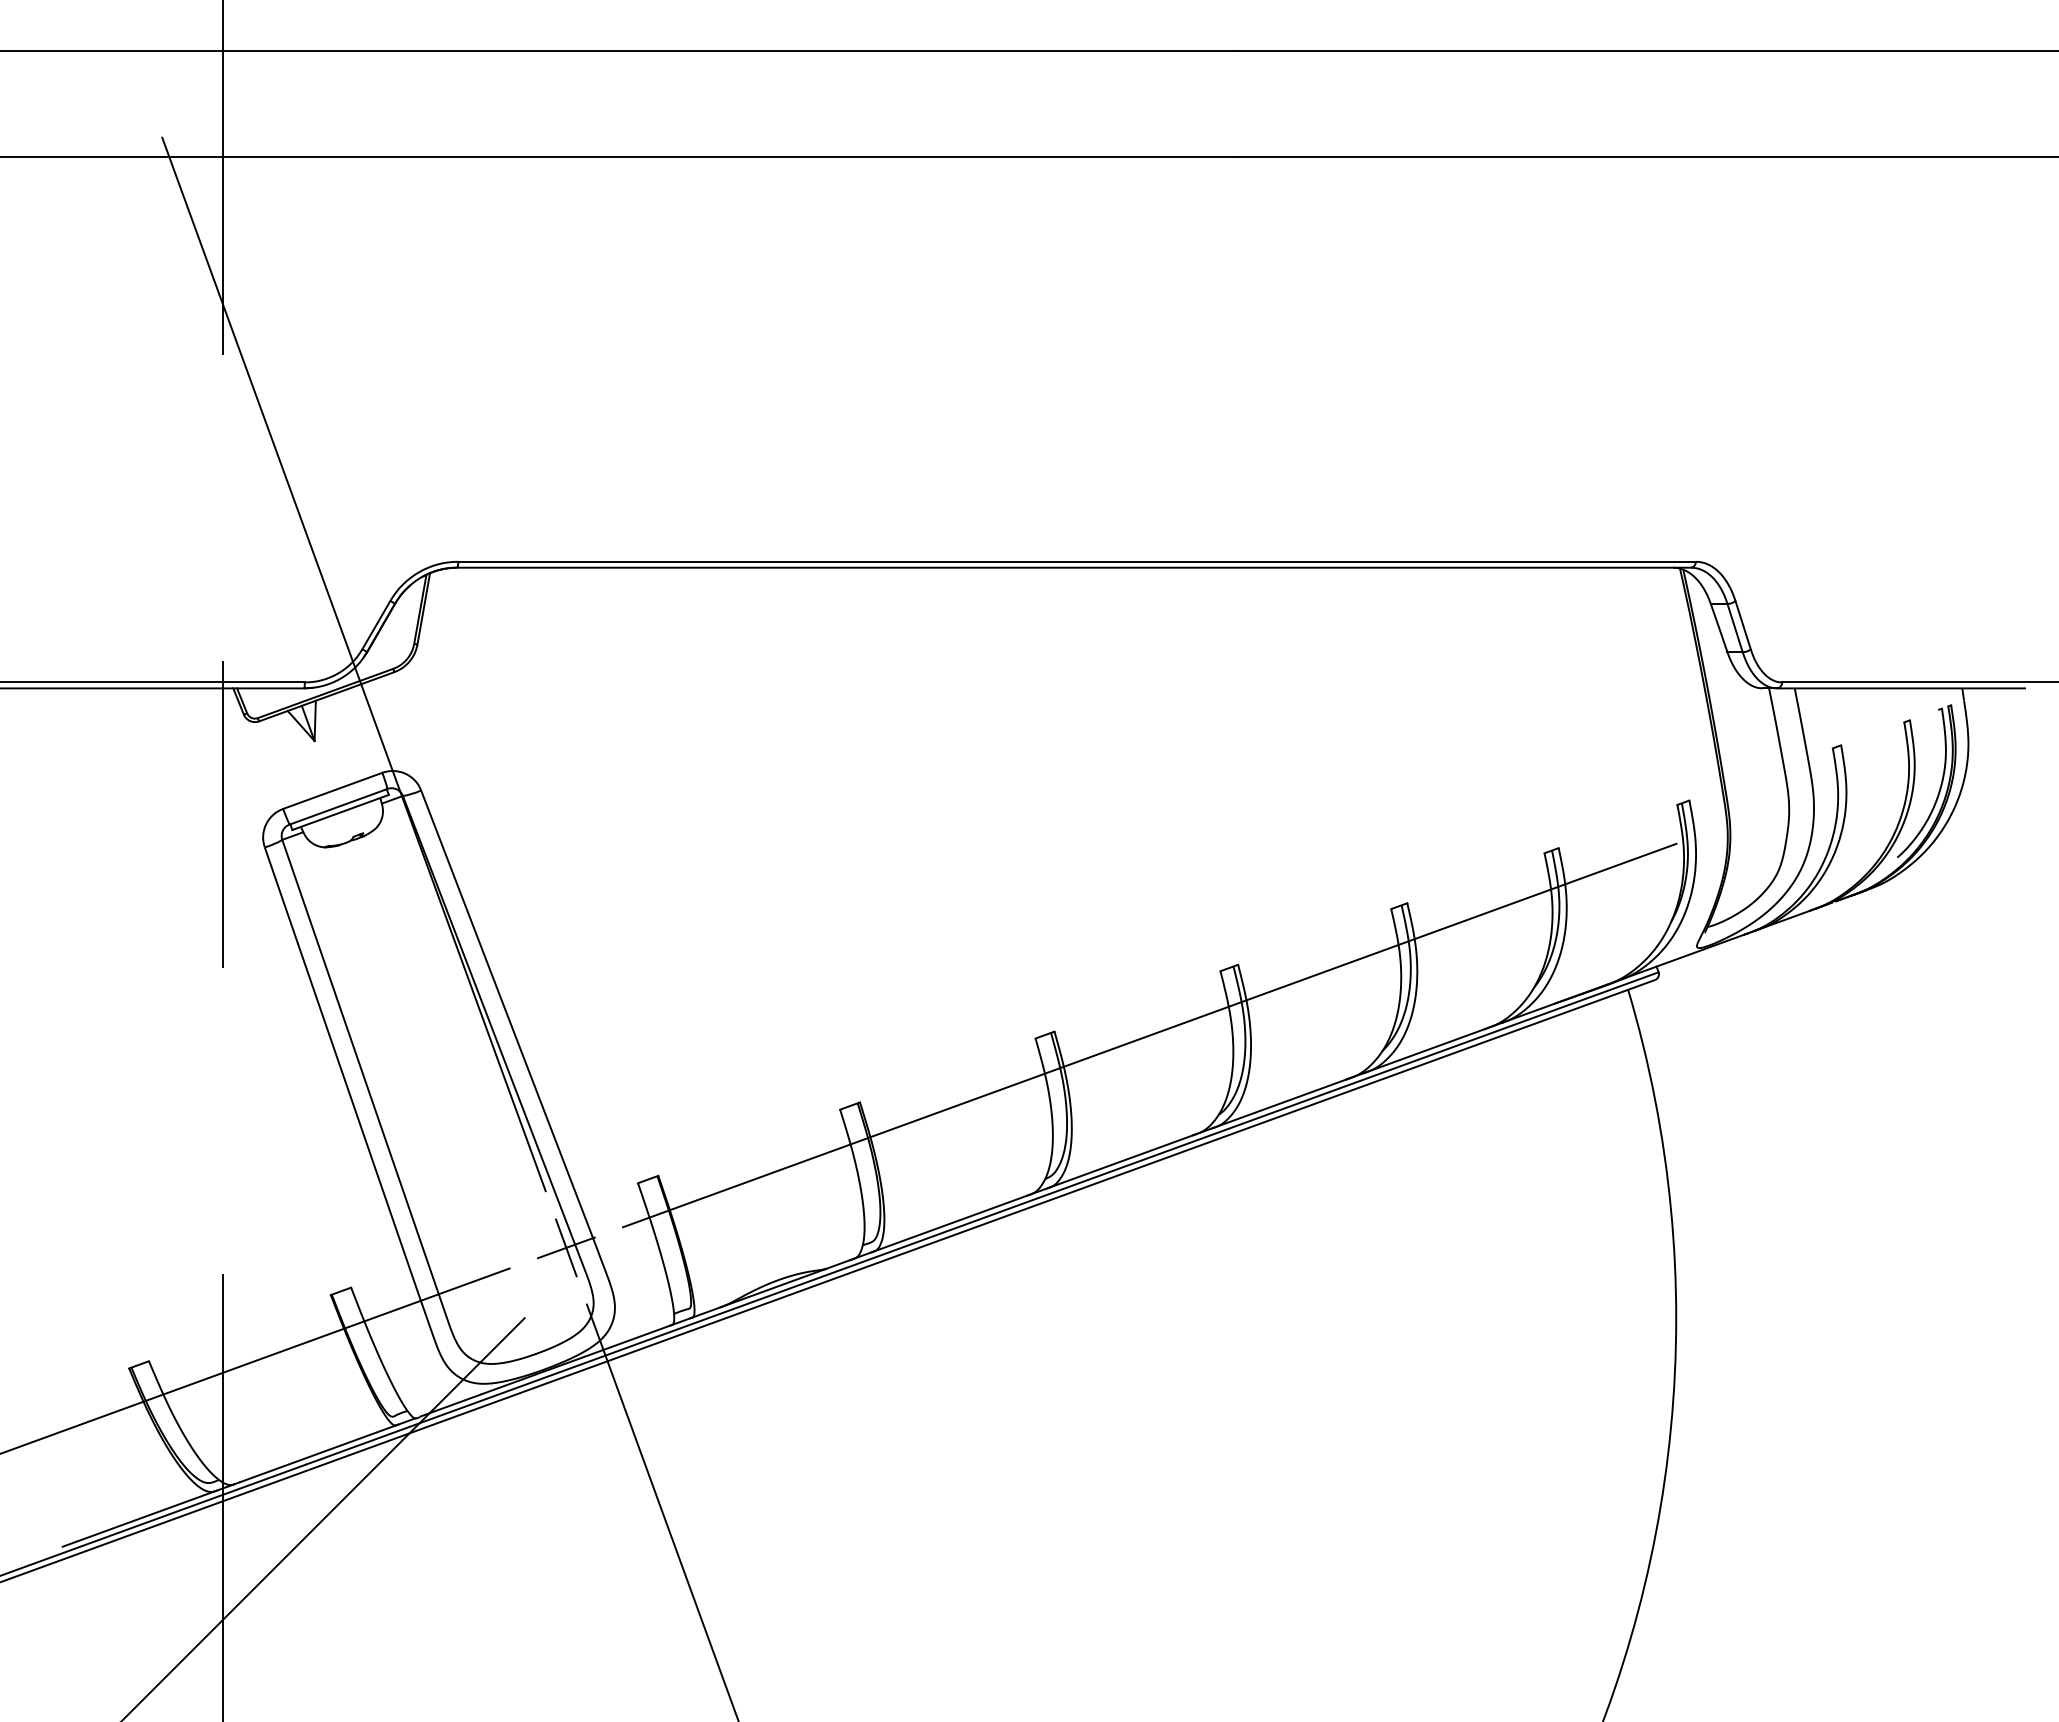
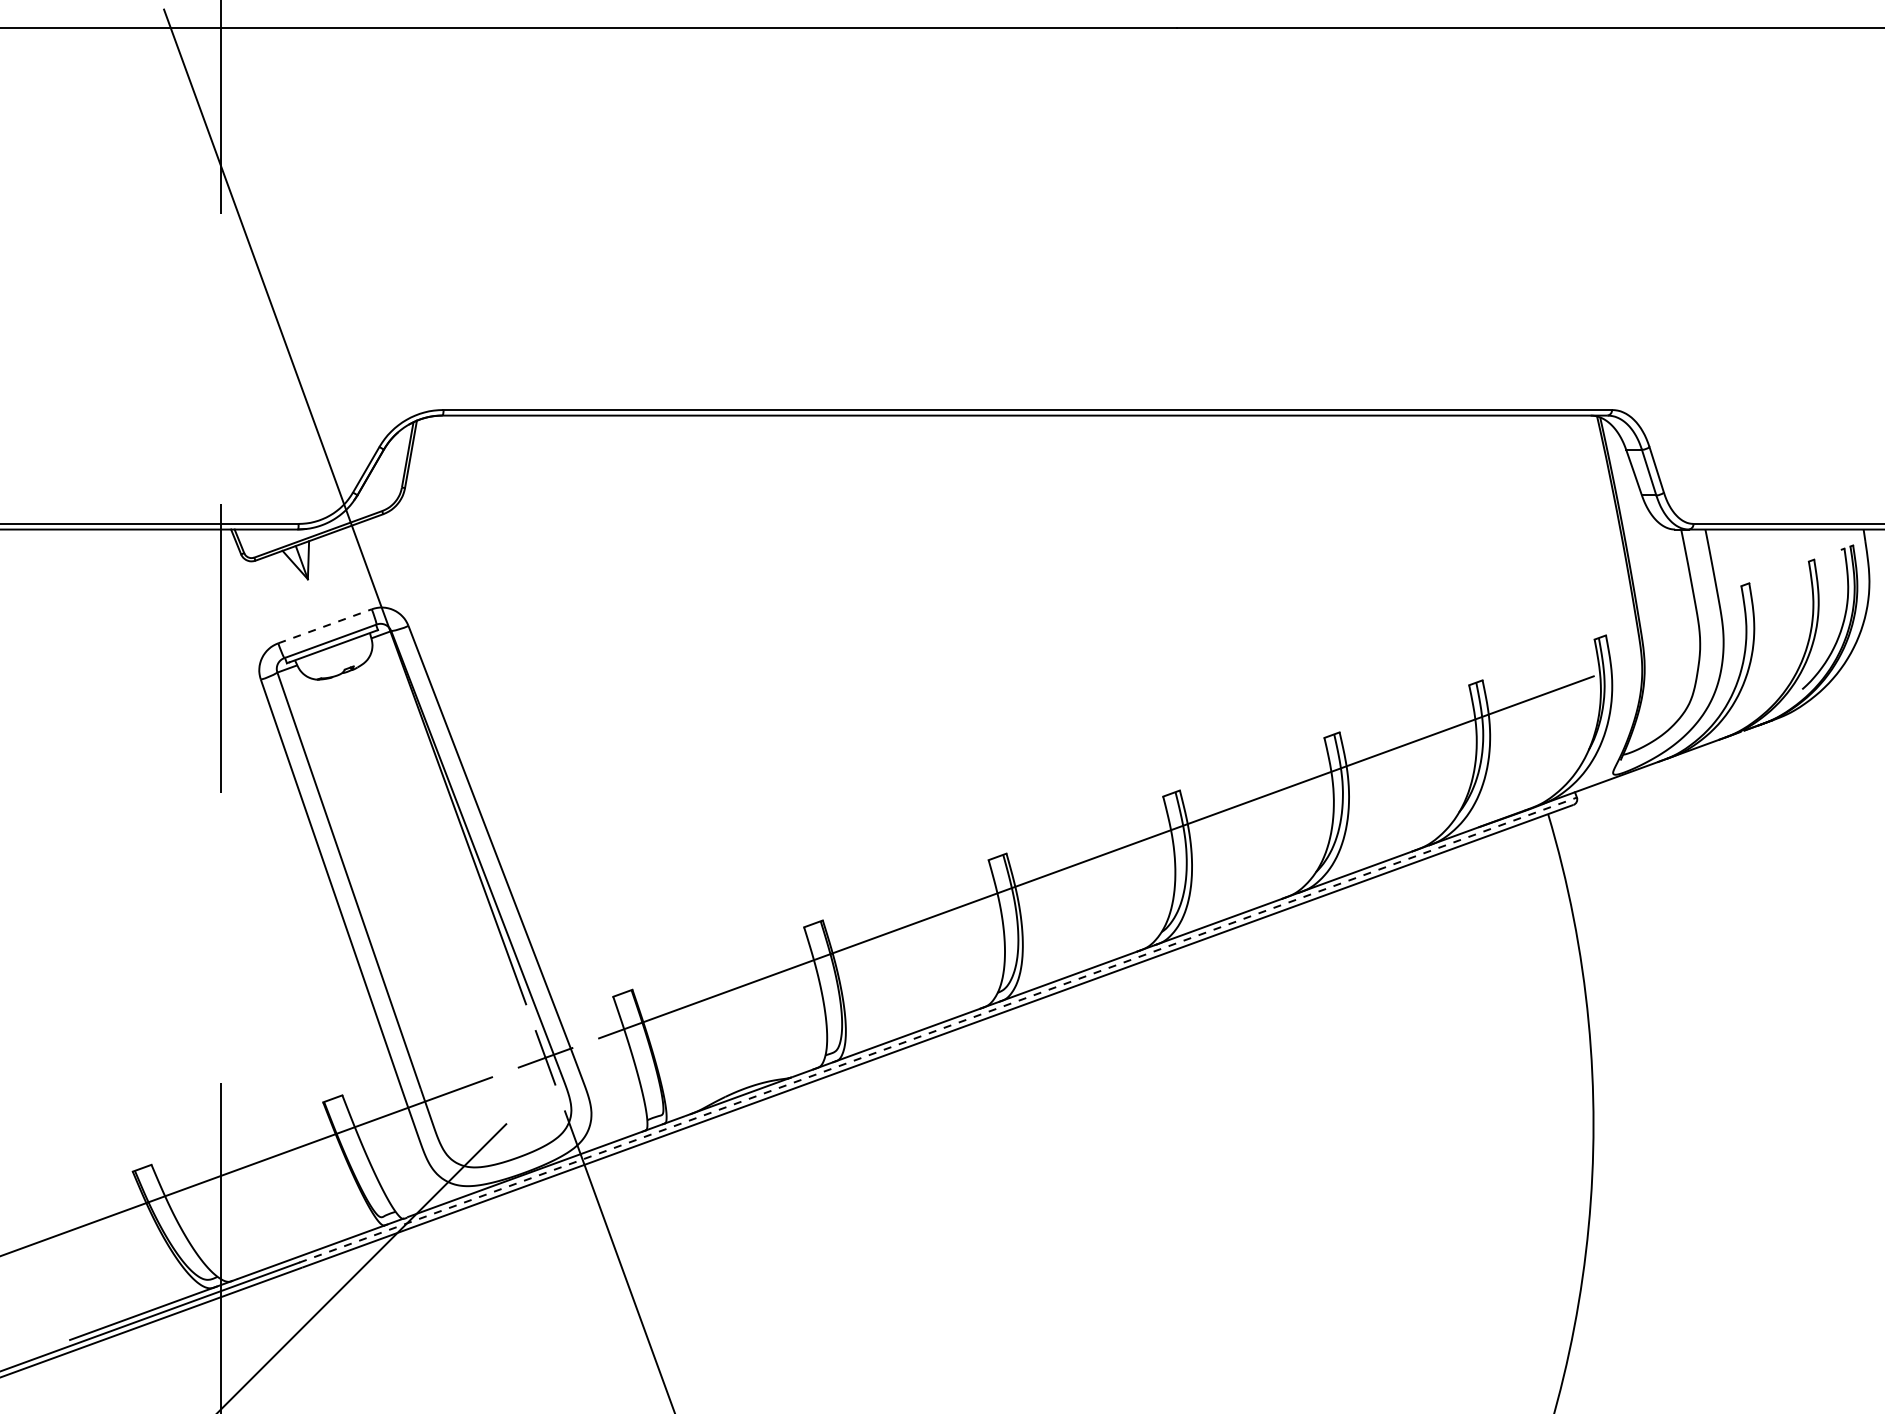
line: (332, 790) -> (324, 625), solid -> dashed
line: (982, 1218) -> (938, 1030), solid -> dashed

